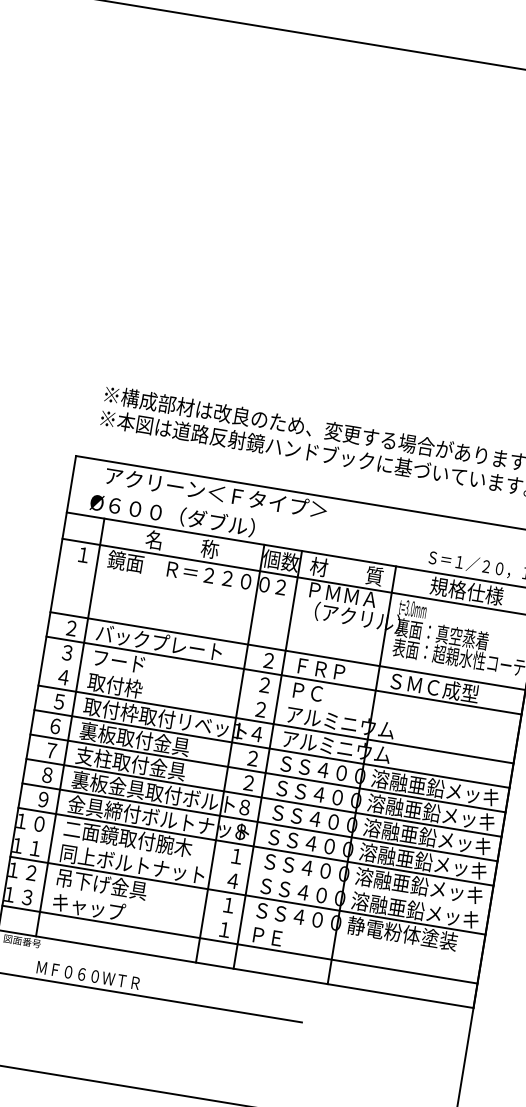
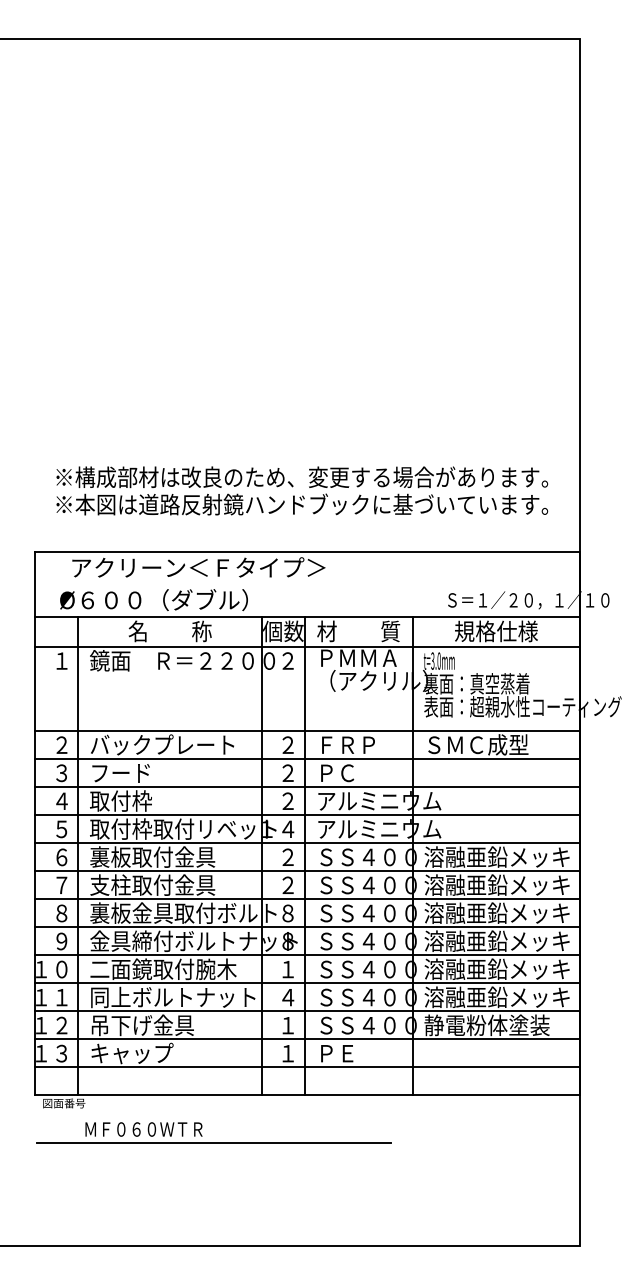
line: (279, 700) -> (307, 787), added
line: (251, 871) -> (307, 983), added
line: (243, 920) -> (307, 1039), added

